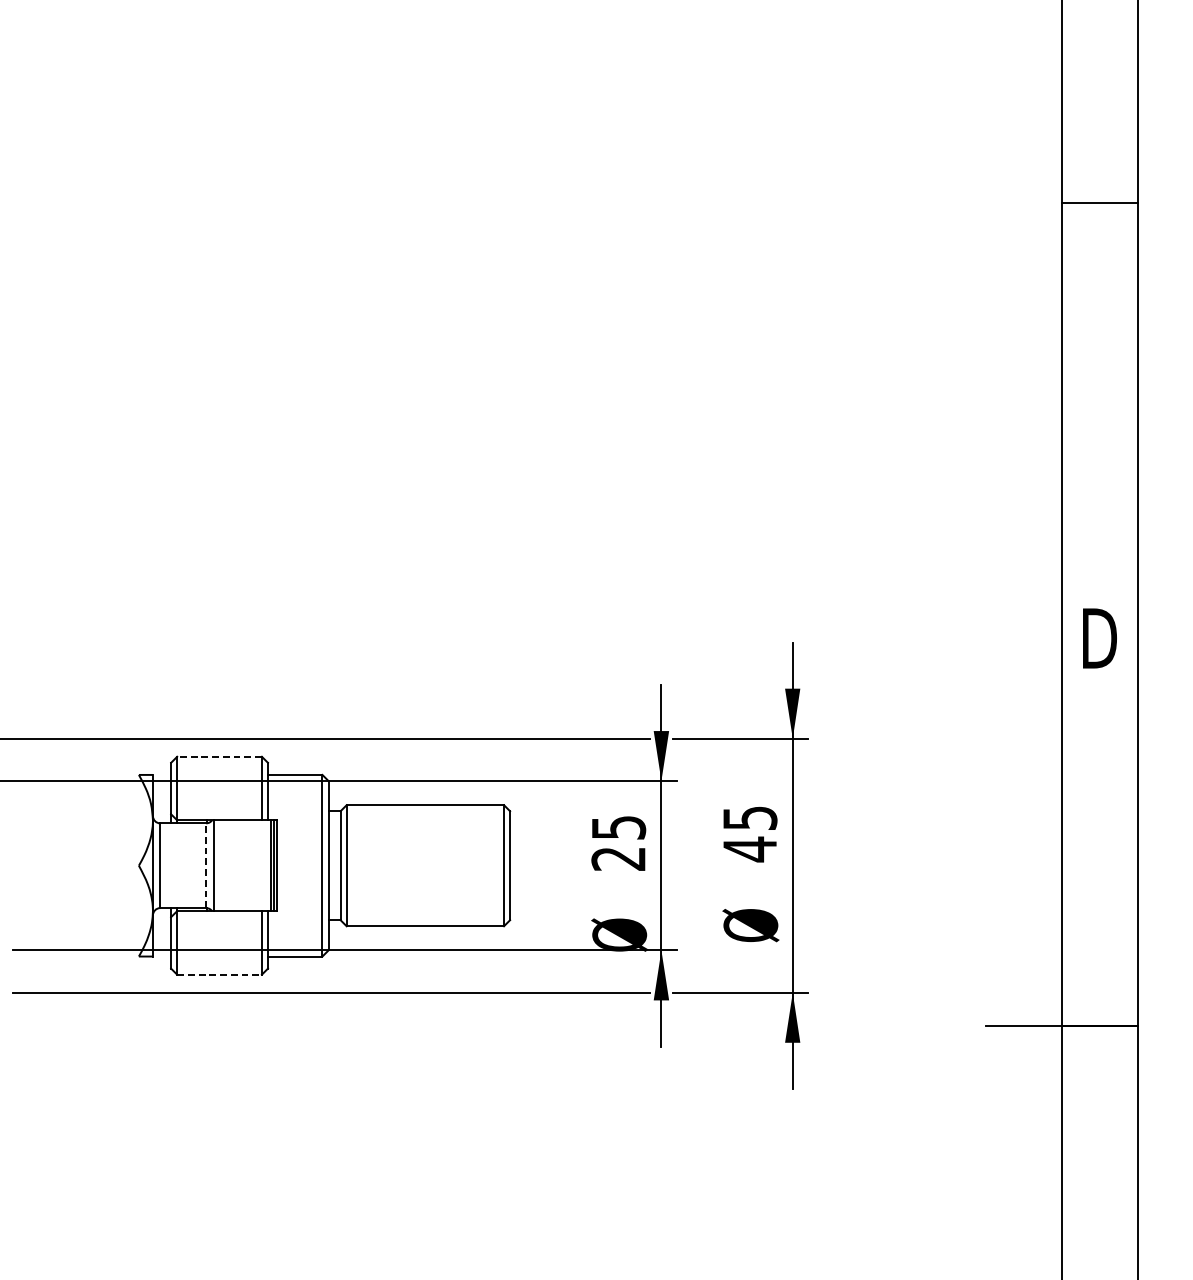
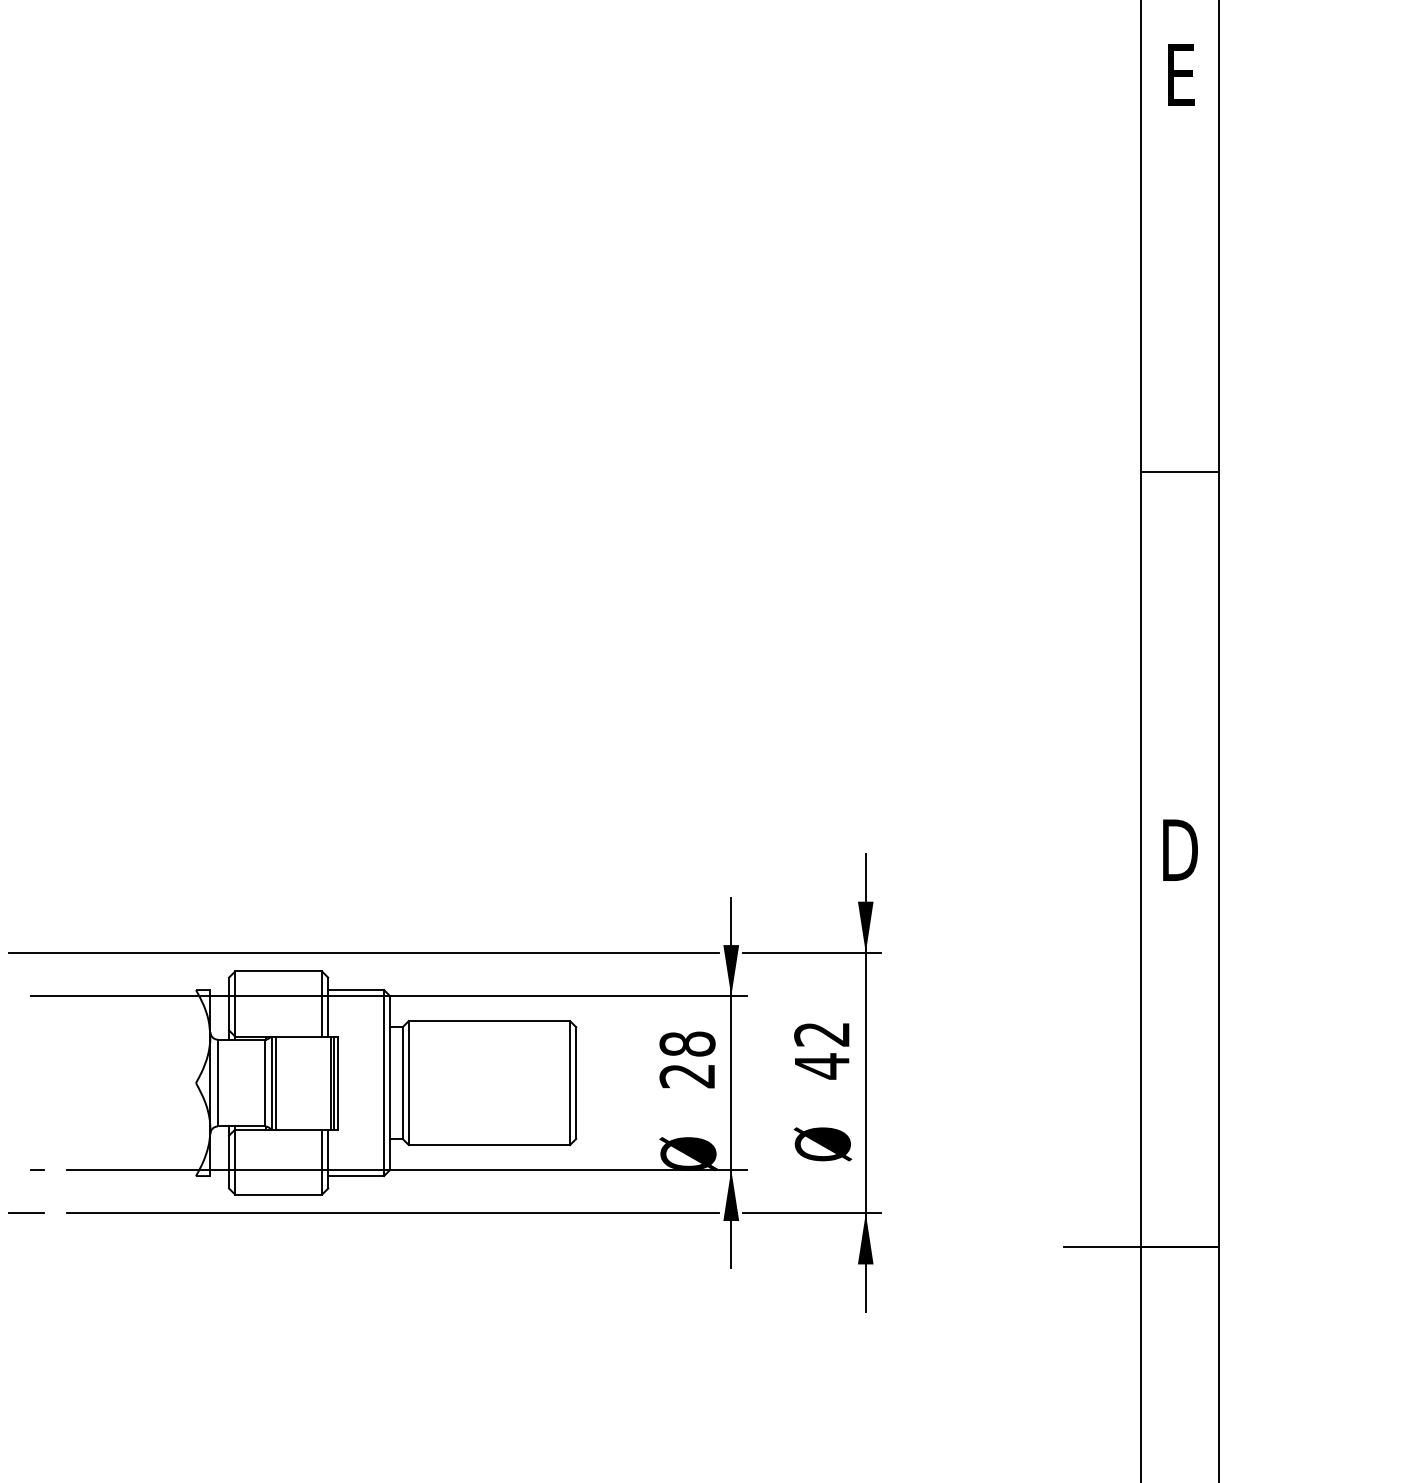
line: (1098, 203) -> (1179, 471), moved
line: (219, 756) -> (278, 971), dashed -> solid
text: (750, 818) -> (822, 1034), 45 -> 42
text: (618, 827) -> (687, 1043), 25 -> 28
line: (205, 865) -> (264, 1082), dashed -> solid
line: (216, 865) -> (275, 1082), added
line: (220, 974) -> (279, 1194), dashed -> solid

